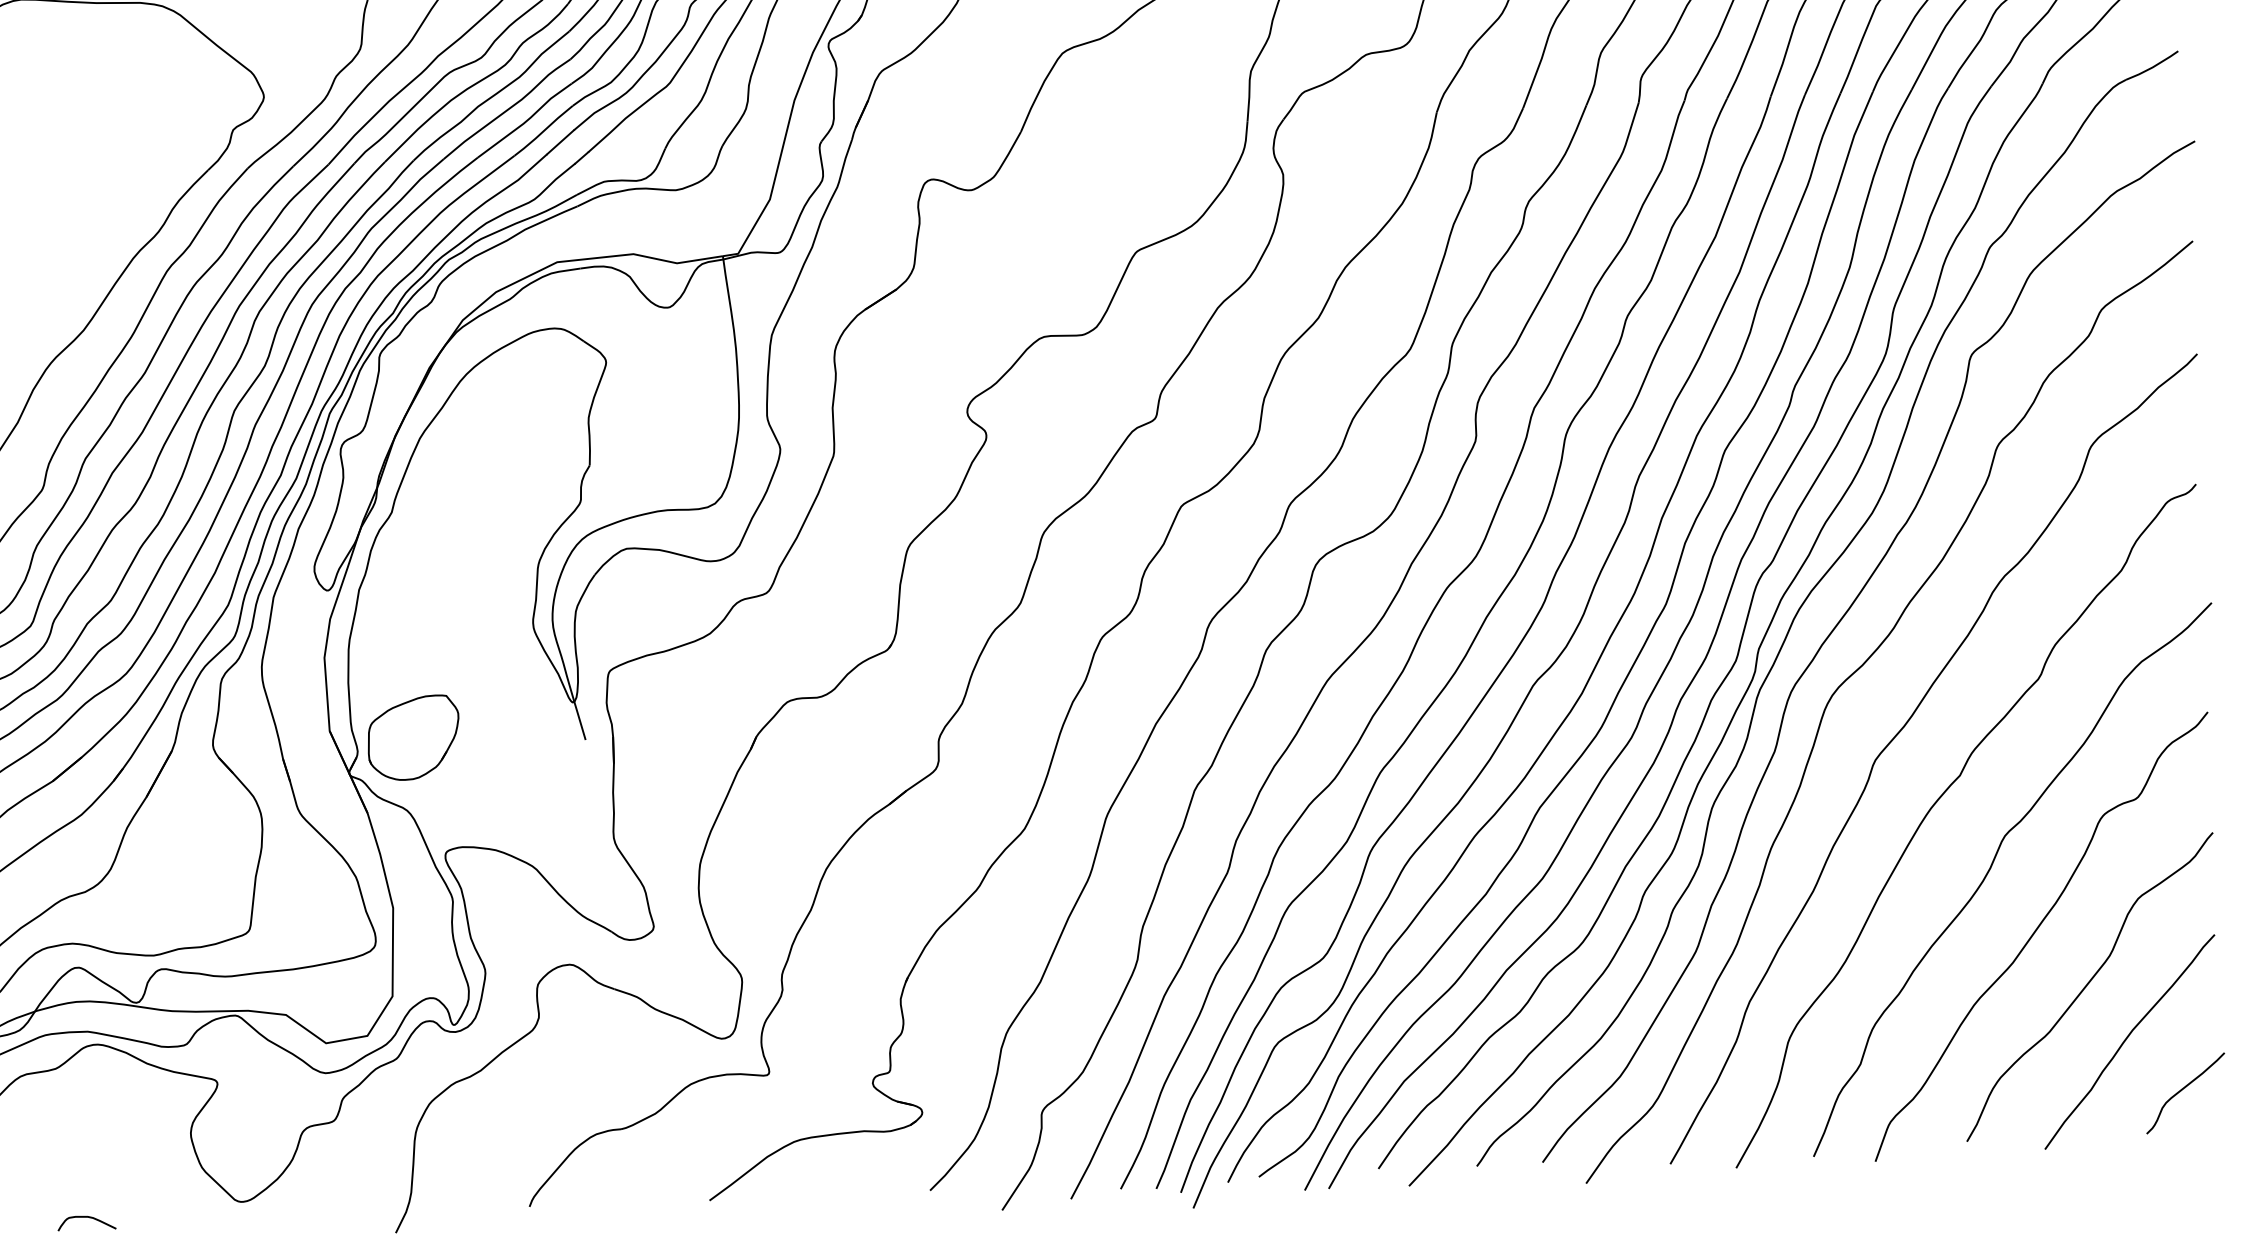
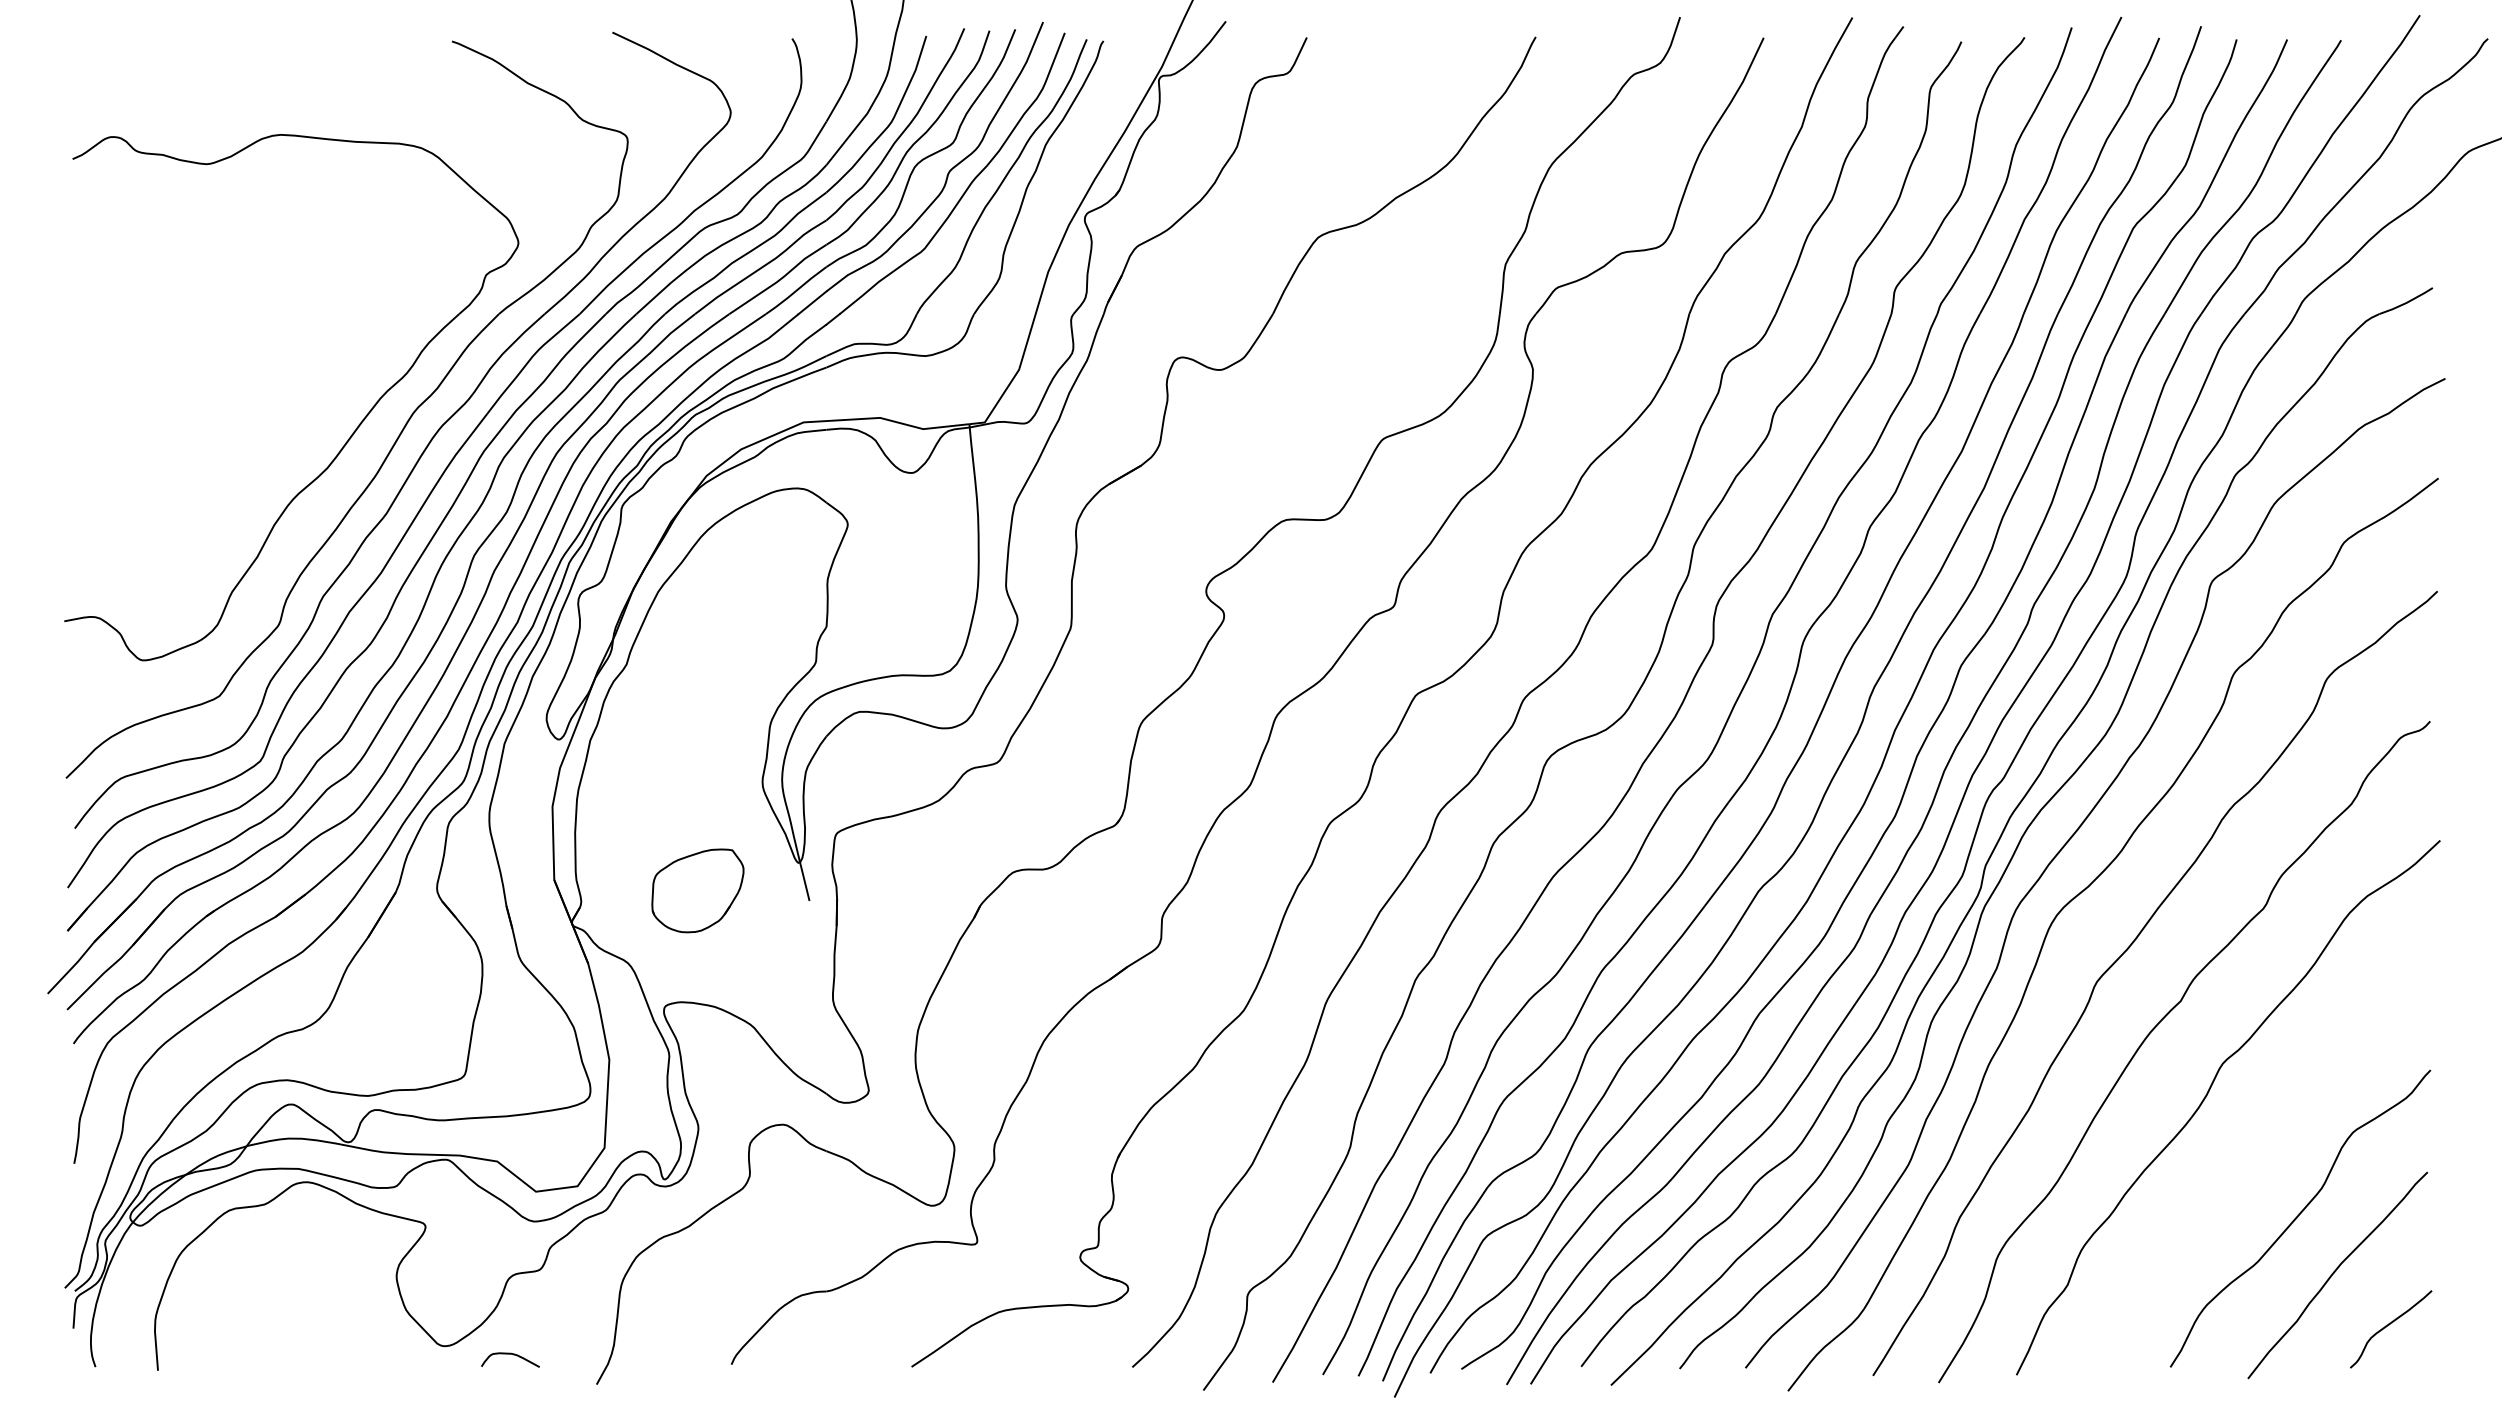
part: (413, 737) -> (697, 890), moved
curve: (2035, 933) -> (2248, 1162), removed
curve: (86, 1217) -> (510, 1354), moved

